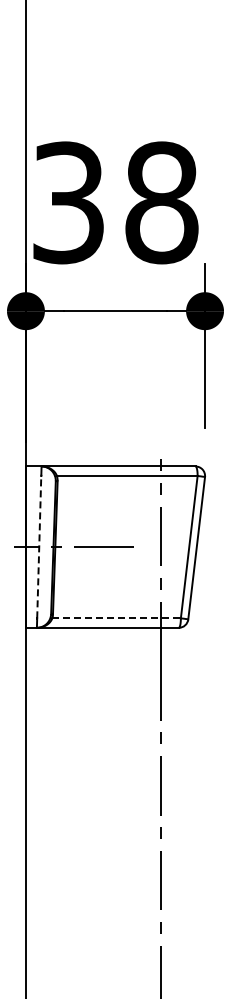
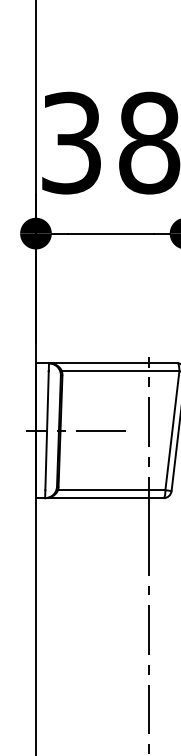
line: (39, 546) -> (47, 430), dashed -> solid
line: (117, 618) -> (112, 490), dashed -> solid

